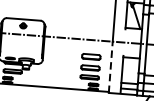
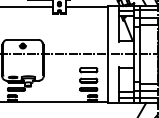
line: (110, 67) -> (107, 78), dashed -> solid

